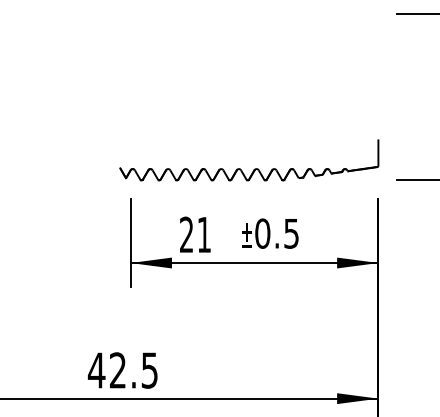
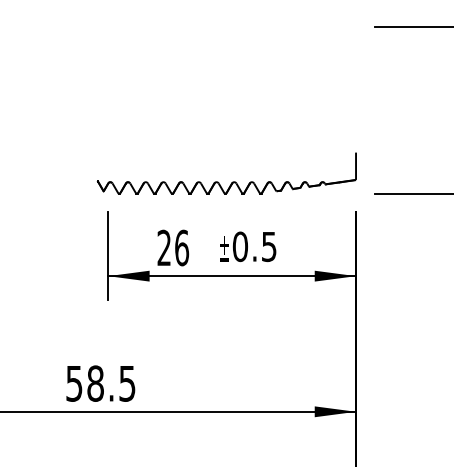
text: (204, 234) -> (182, 247), 21 -> 26
text: (106, 370) -> (84, 383), 42.5 -> 58.5

